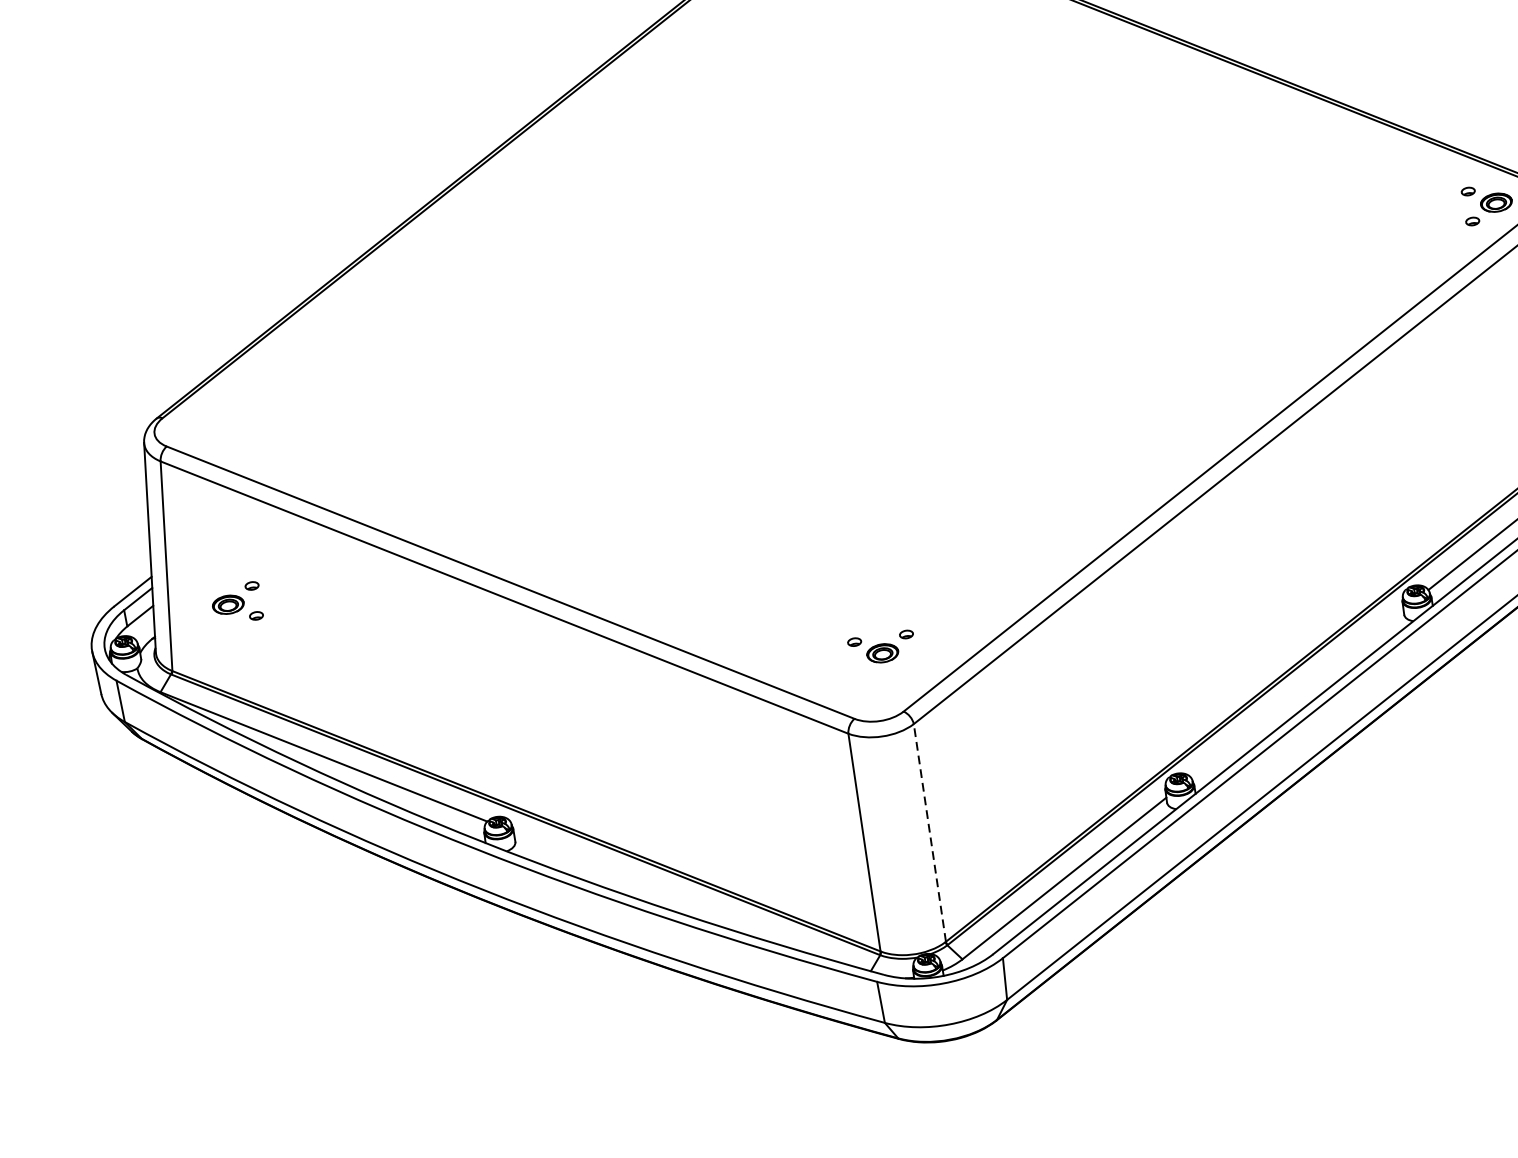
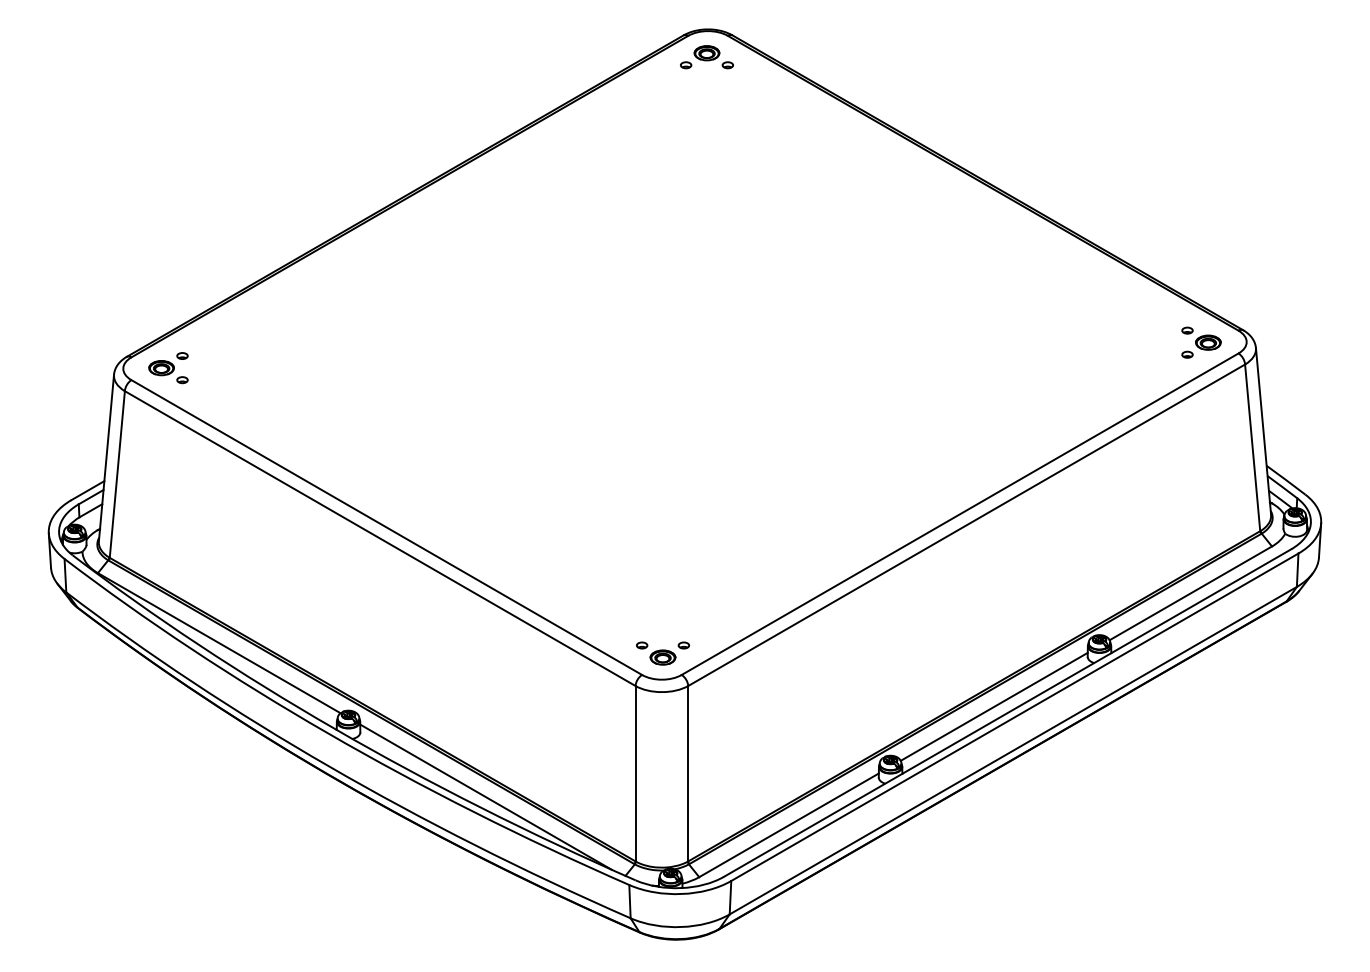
part: (236, 604) -> (168, 368), moved
part: (882, 648) -> (663, 653), moved
line: (1296, 693) -> (993, 706), added
line: (930, 832) -> (688, 773), dashed -> solid
line: (682, 898) -> (485, 796), added

